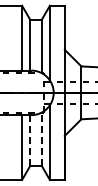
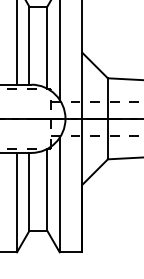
line: (41, 139) -> (46, 190), dashed -> solid
line: (30, 140) -> (29, 191), dashed -> solid

